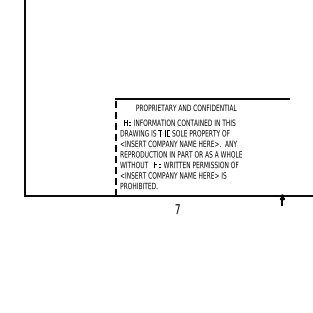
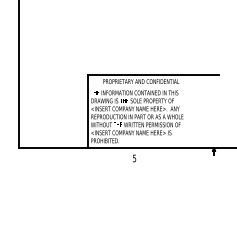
line: (115, 146) -> (87, 110), dashed -> solid
text: (177, 209) -> (134, 158), 7 -> 5

